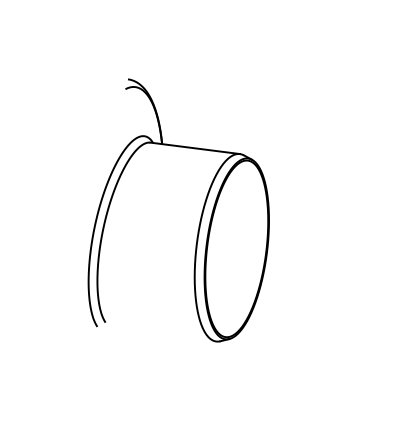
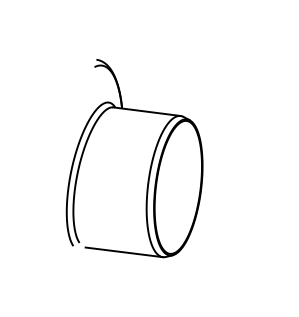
line: (164, 334) -> (123, 251), added

